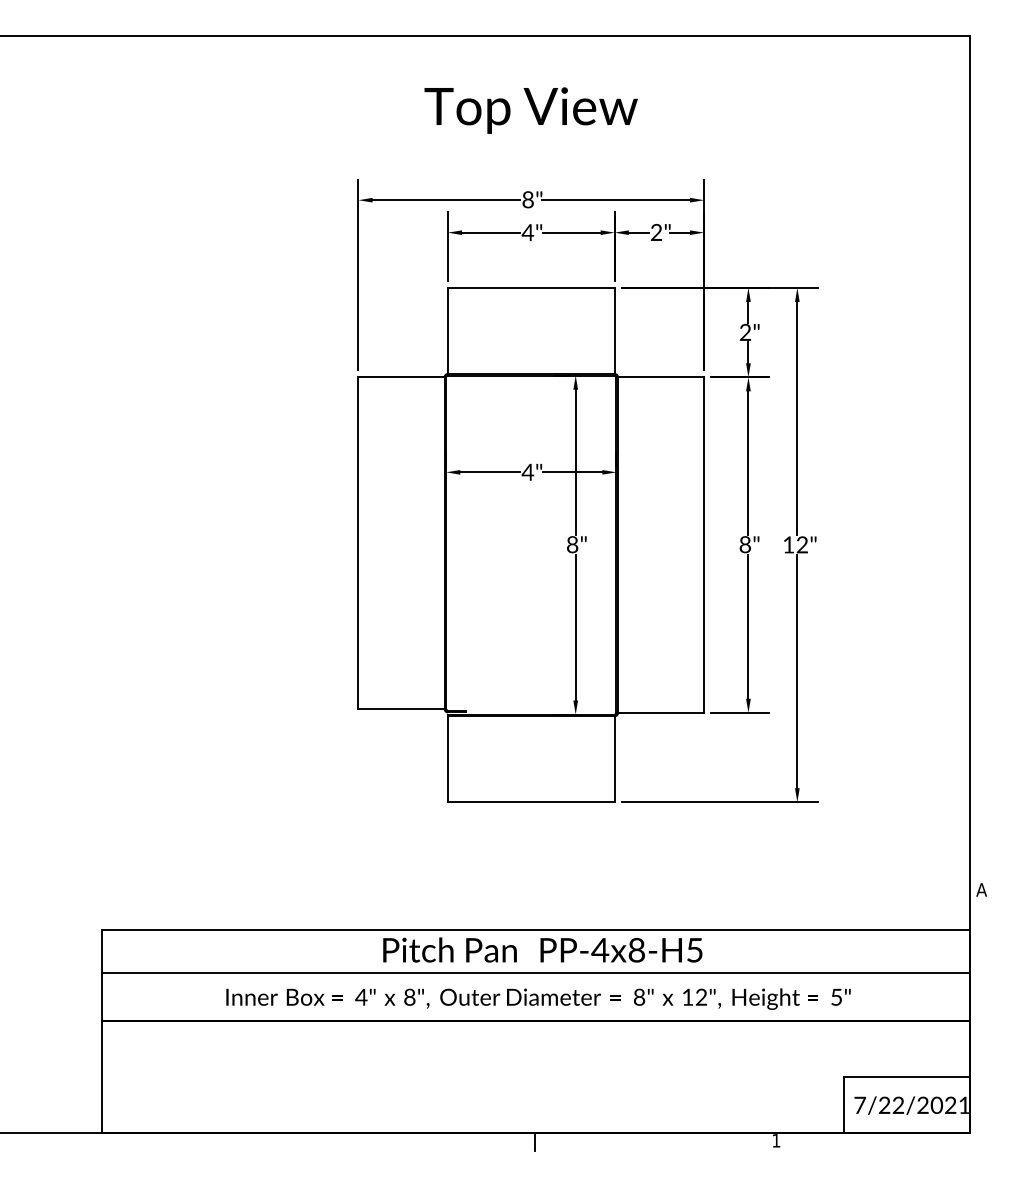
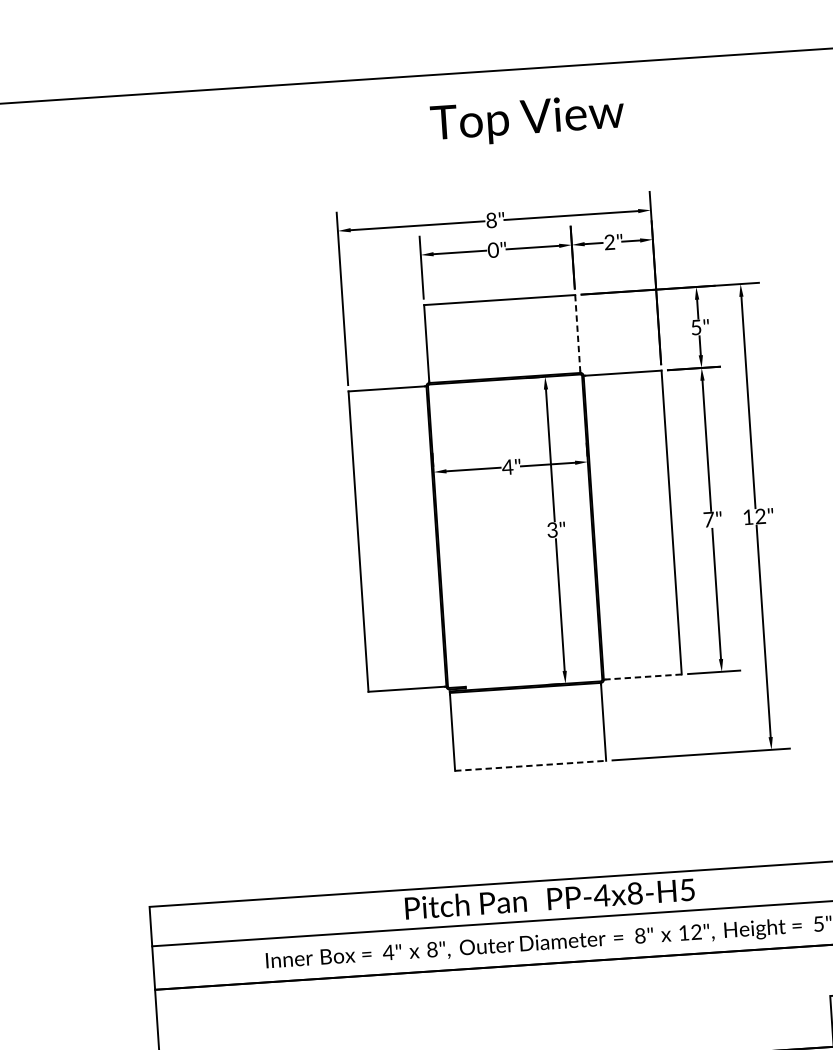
text: (530, 110) -> (527, 120), moved
text: (527, 232) -> (492, 250), 4" -> 0"
line: (614, 330) -> (577, 333), solid -> dashed
text: (744, 331) -> (695, 326), 2" -> 5"
text: (572, 544) -> (552, 529), 8" -> 3"
text: (745, 544) -> (709, 519), 8" -> 7"
line: (661, 712) -> (643, 676), solid -> dashed
line: (531, 802) -> (530, 766), solid -> dashed

